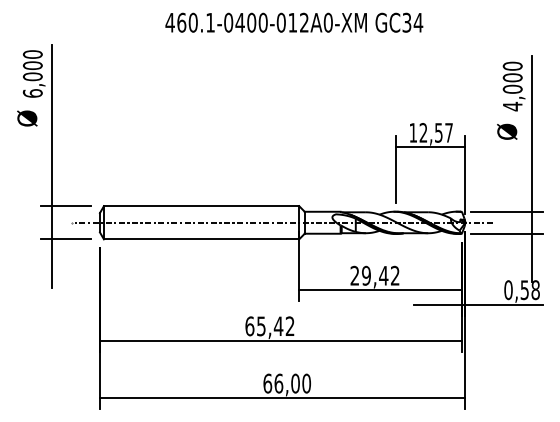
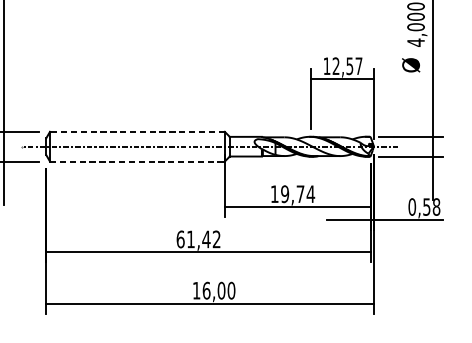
line: (201, 206) -> (137, 132), solid -> dashed
line: (201, 239) -> (137, 161), solid -> dashed
text: (375, 275) -> (293, 193), 29,42 -> 19,74
text: (261, 326) -> (191, 239), 65,42 -> 61,42
text: (267, 383) -> (196, 290), 66,00 -> 16,00

